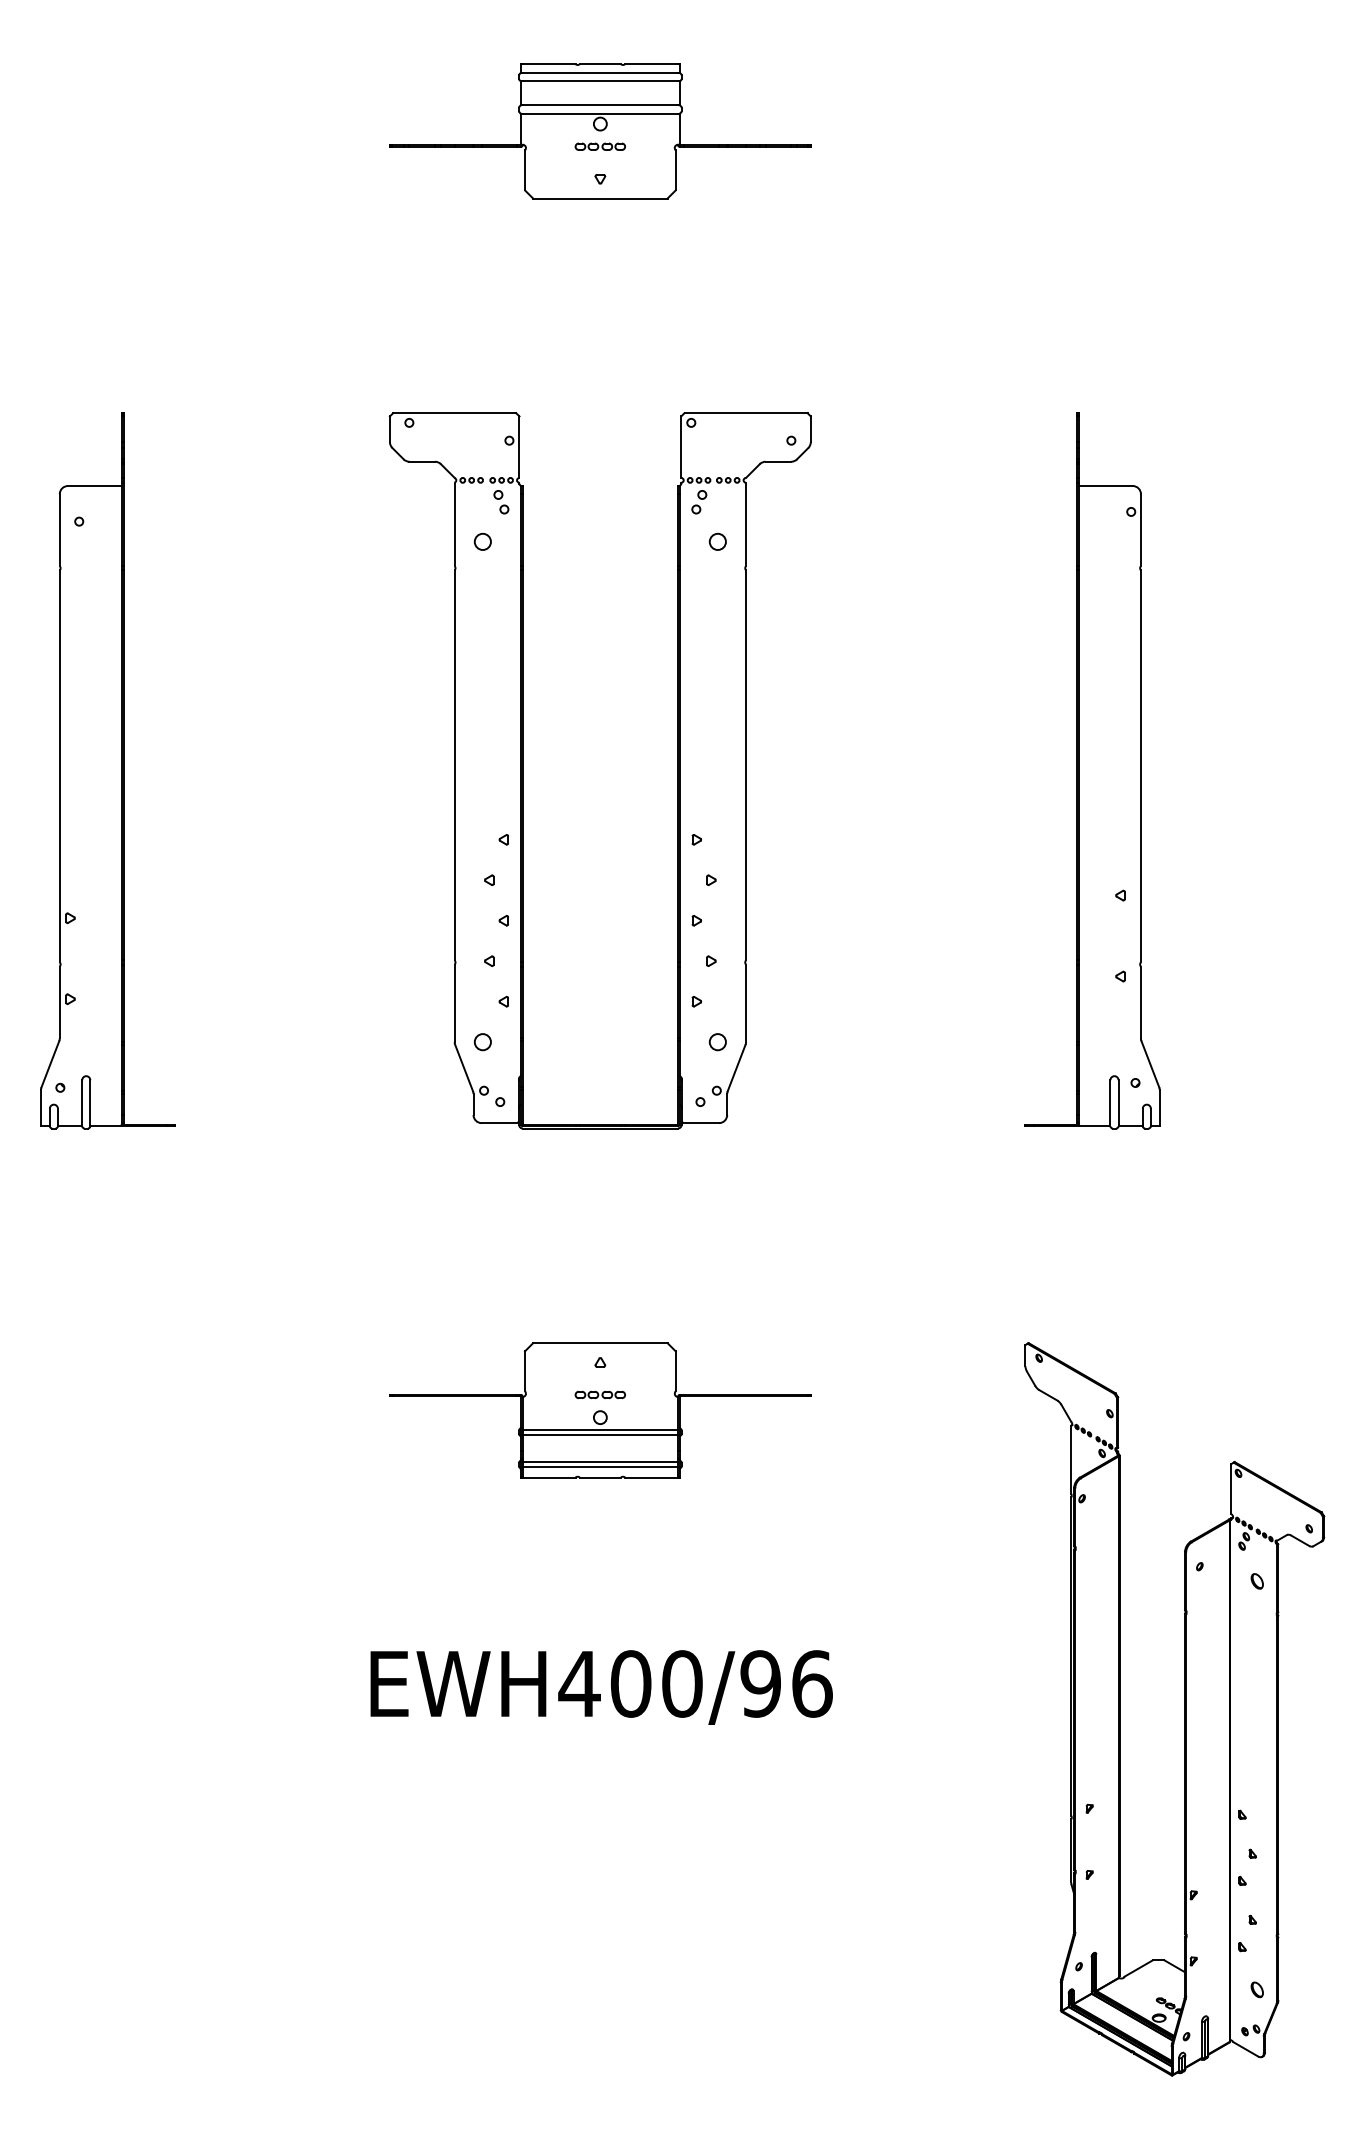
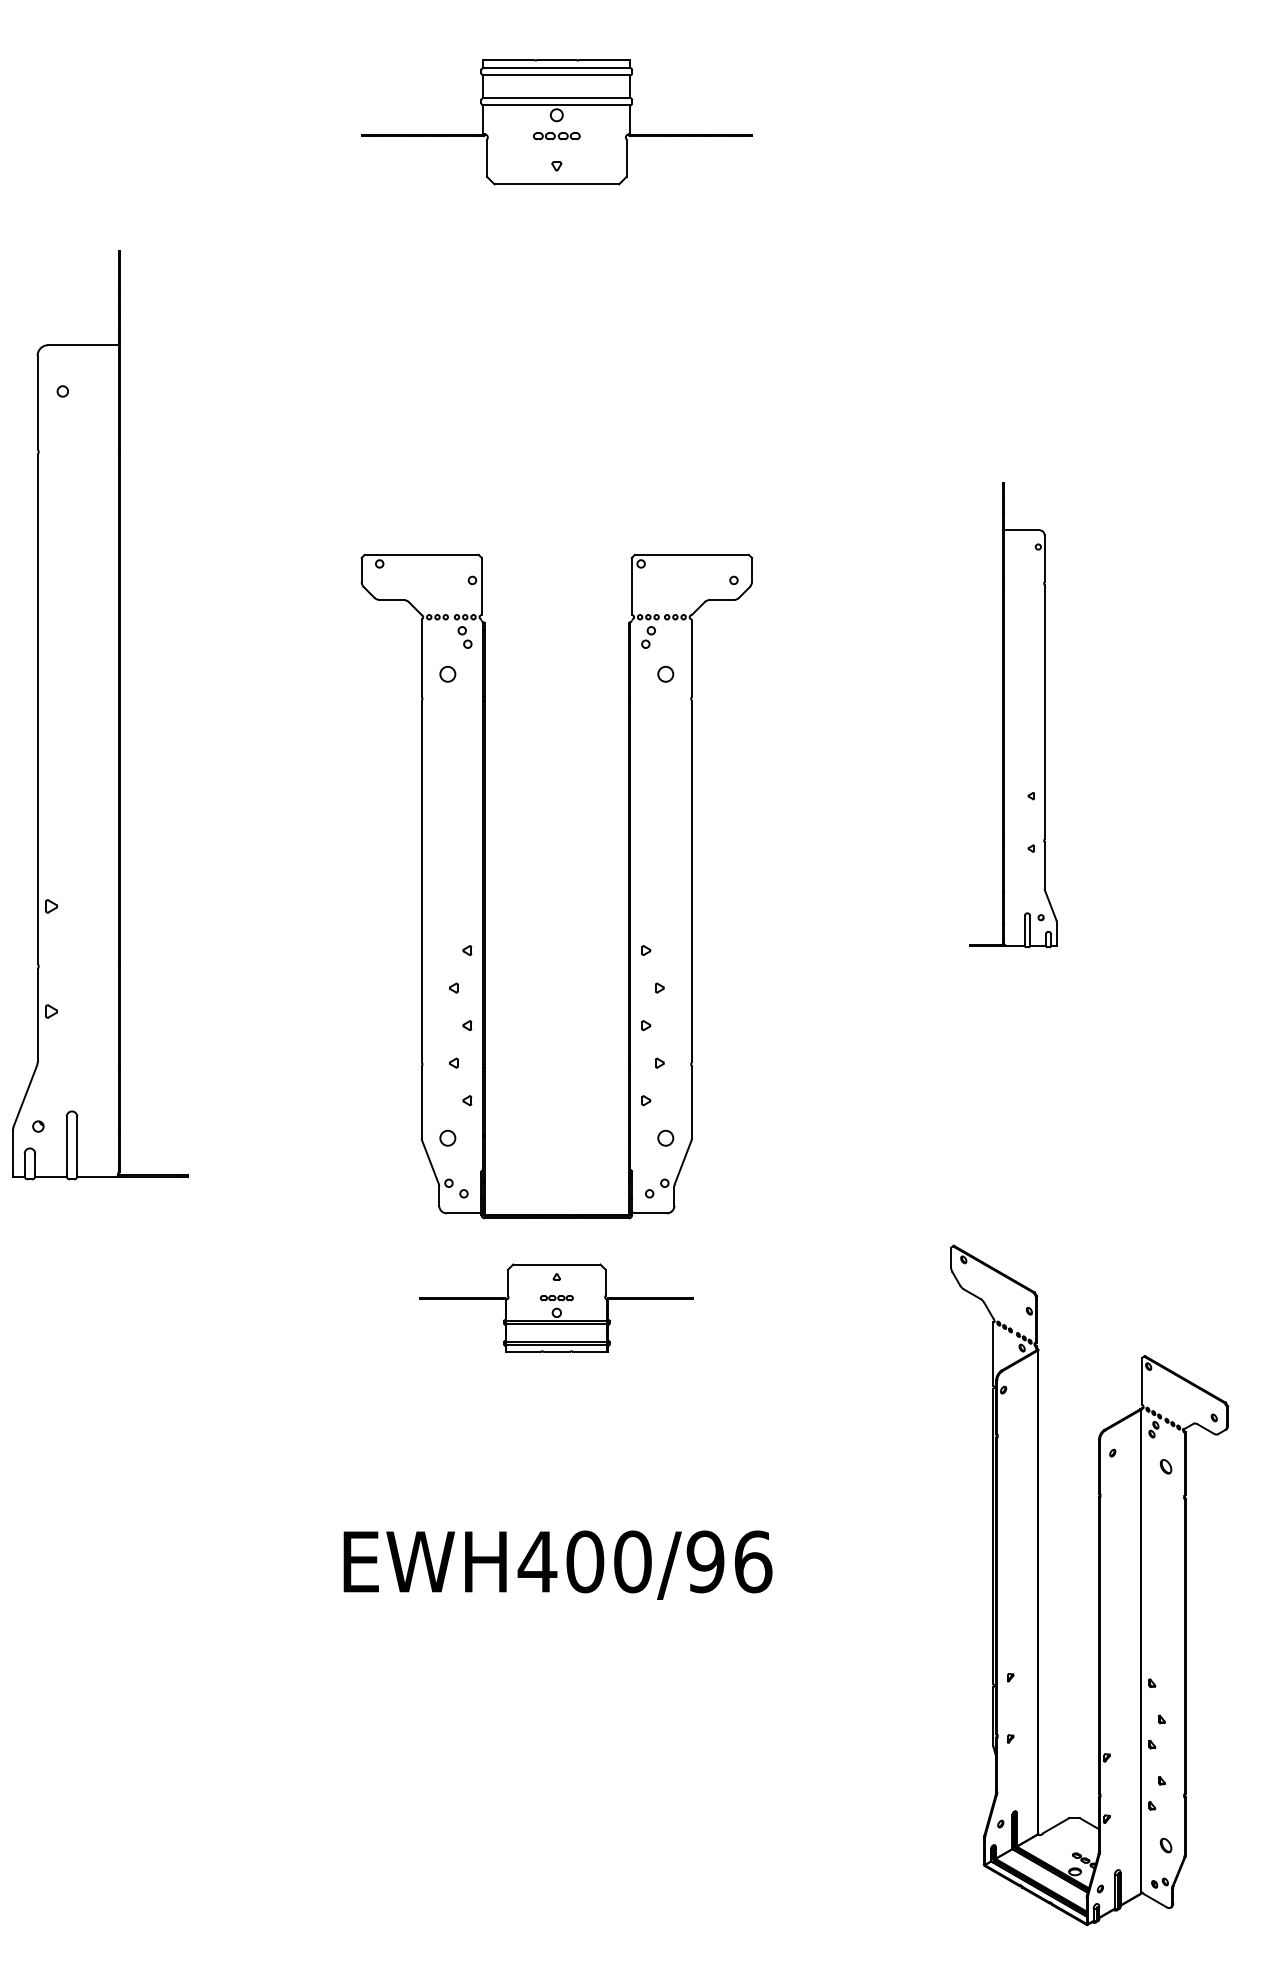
part: (107, 770) -> (99, 714), size x1.4
part: (523, 770) -> (485, 886), moved
part: (1092, 770) -> (1013, 714), size x0.7
part: (600, 1410) -> (556, 1308), size x0.7

